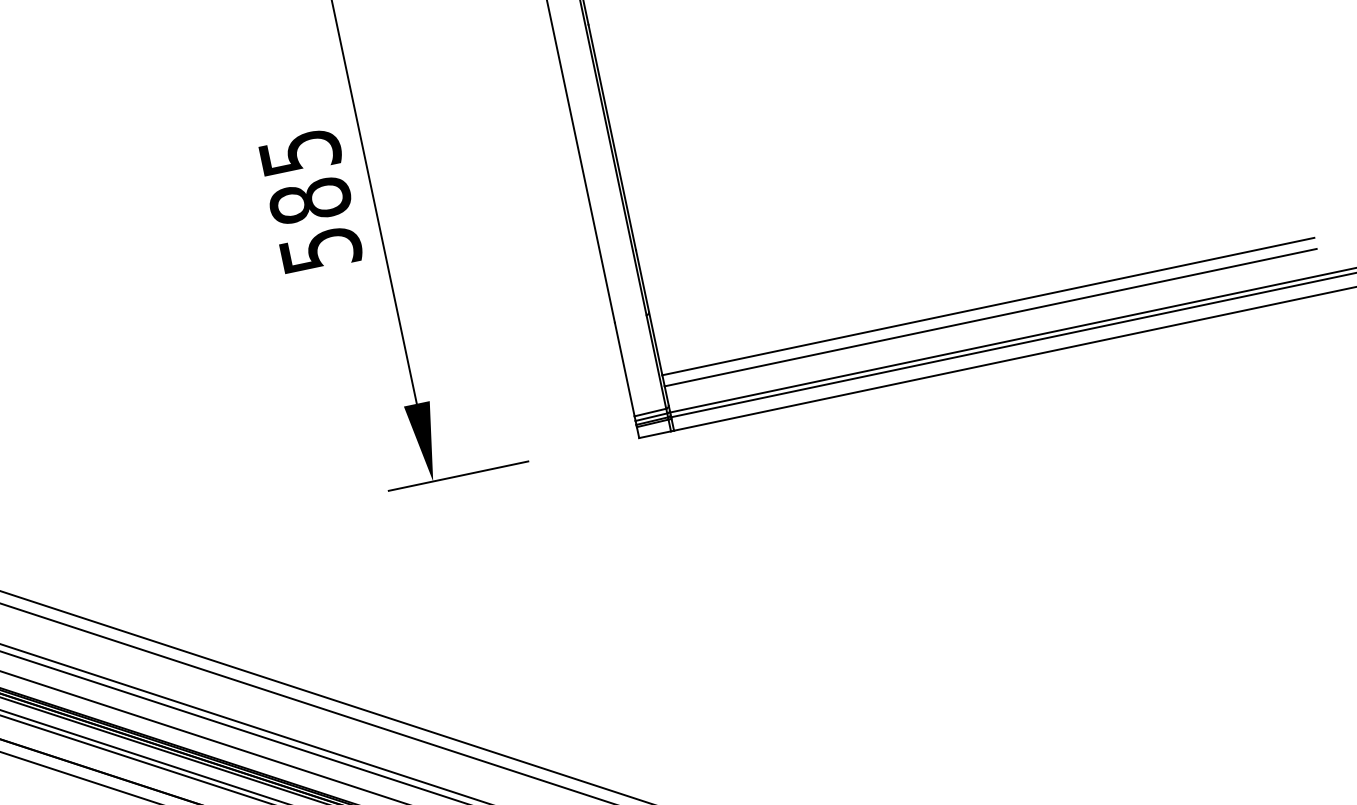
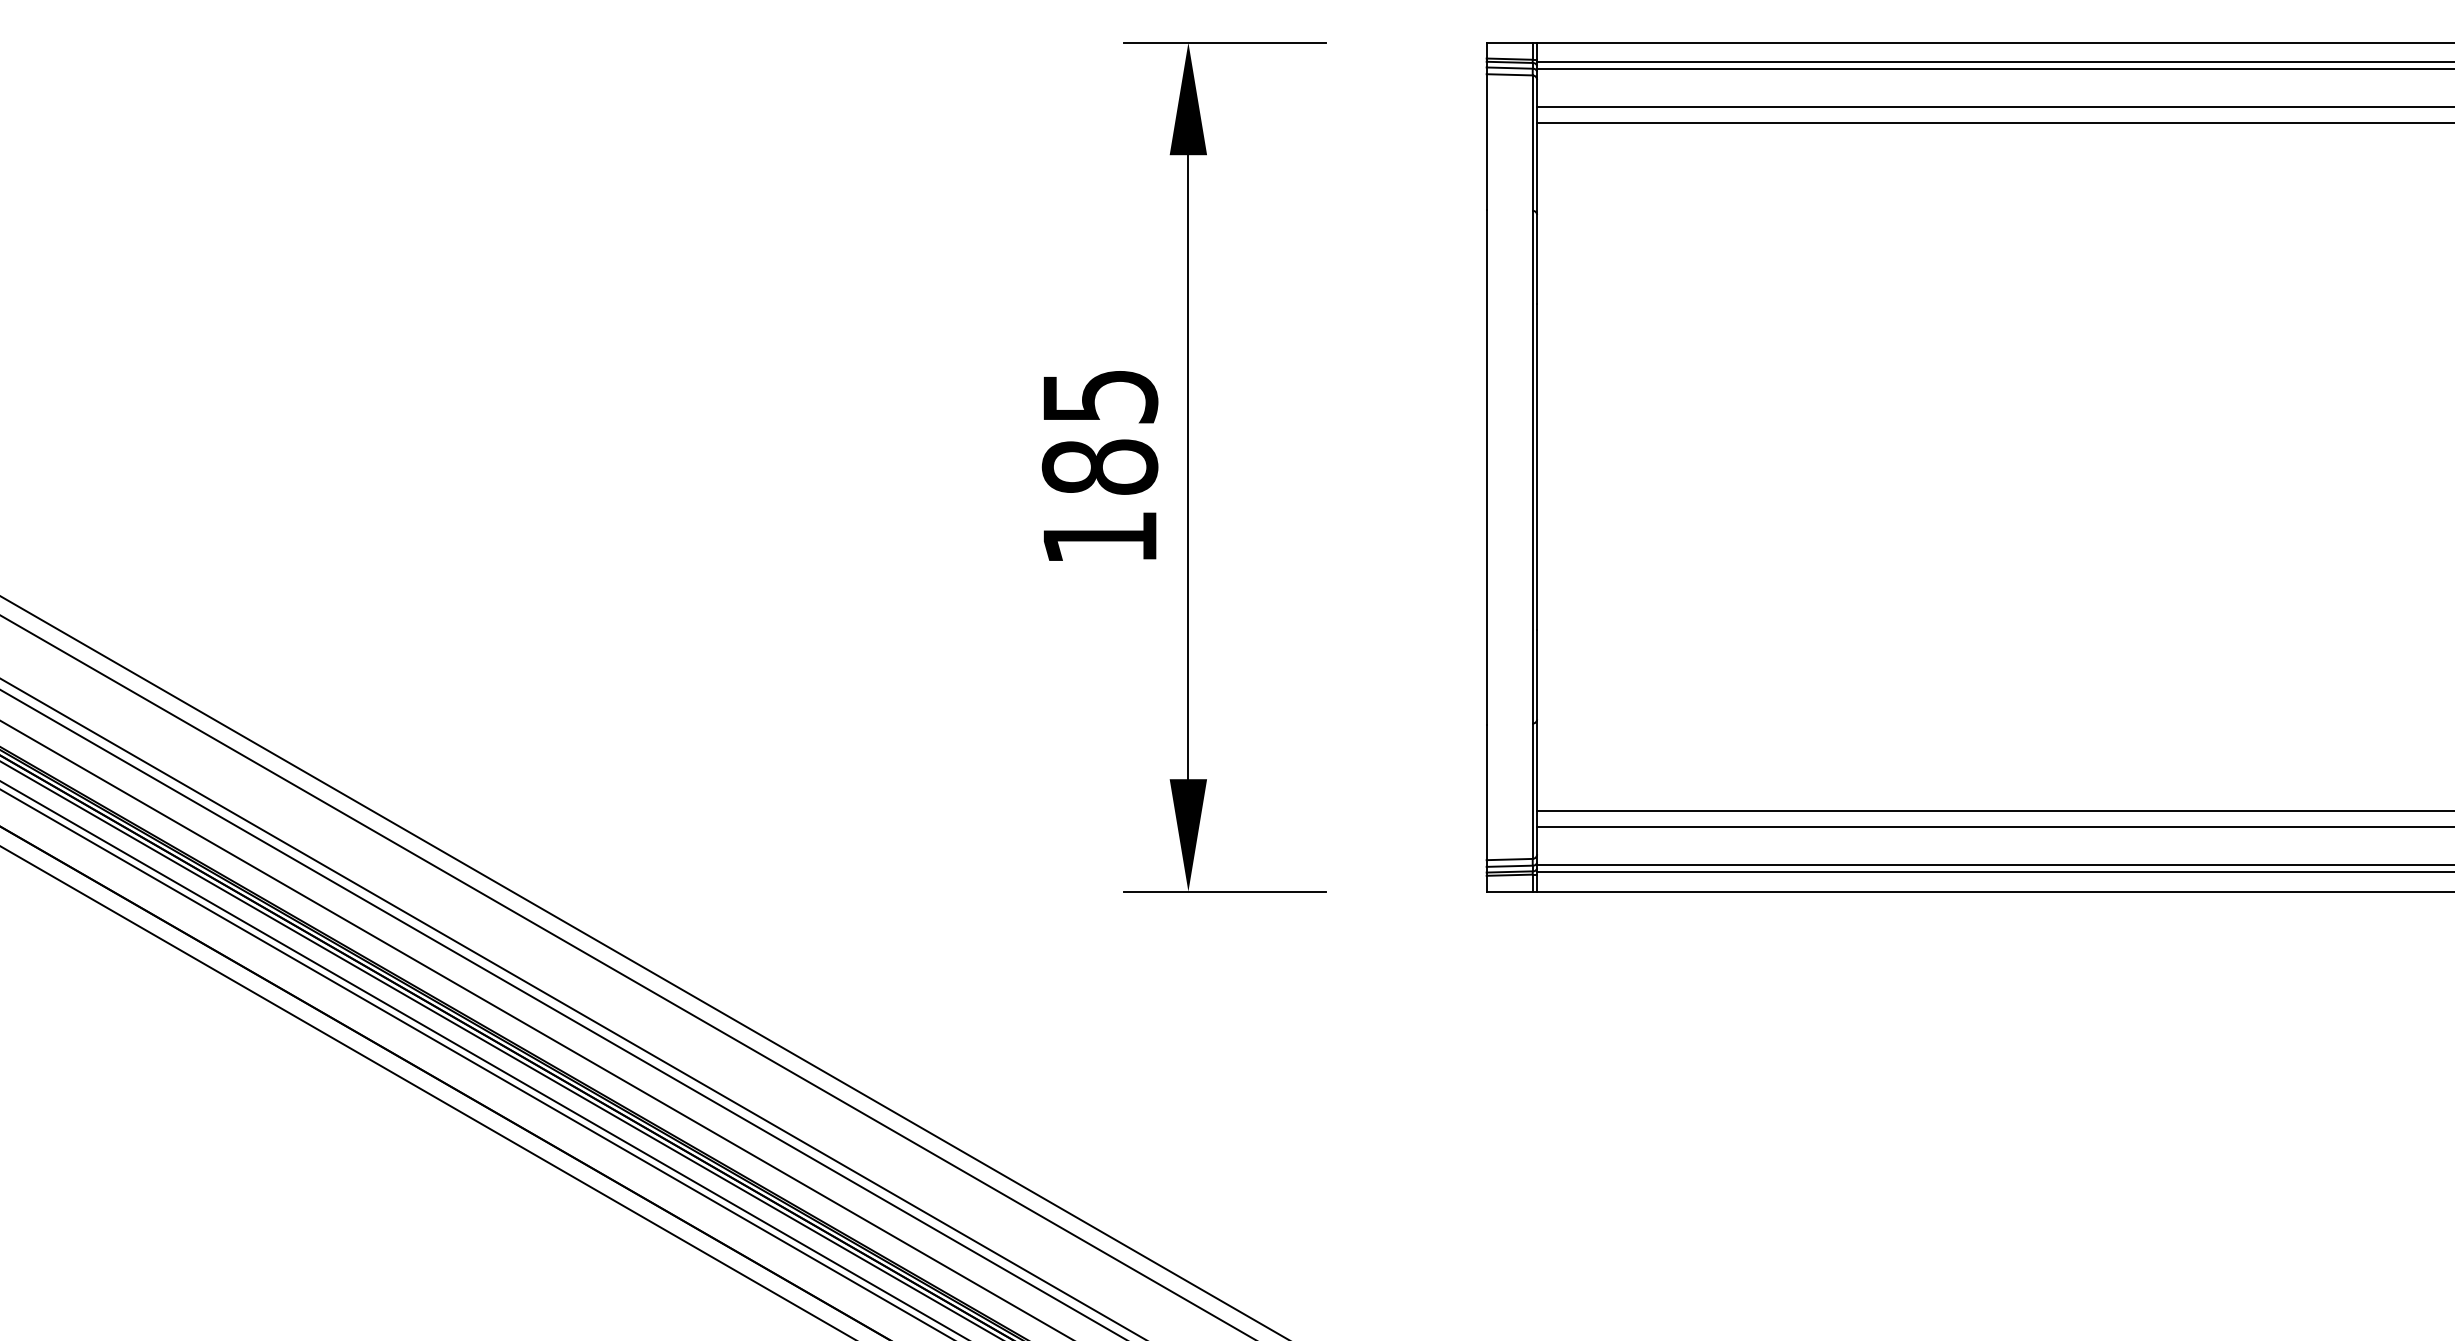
text: (321, 250) -> (1100, 538), 585 -> 185

